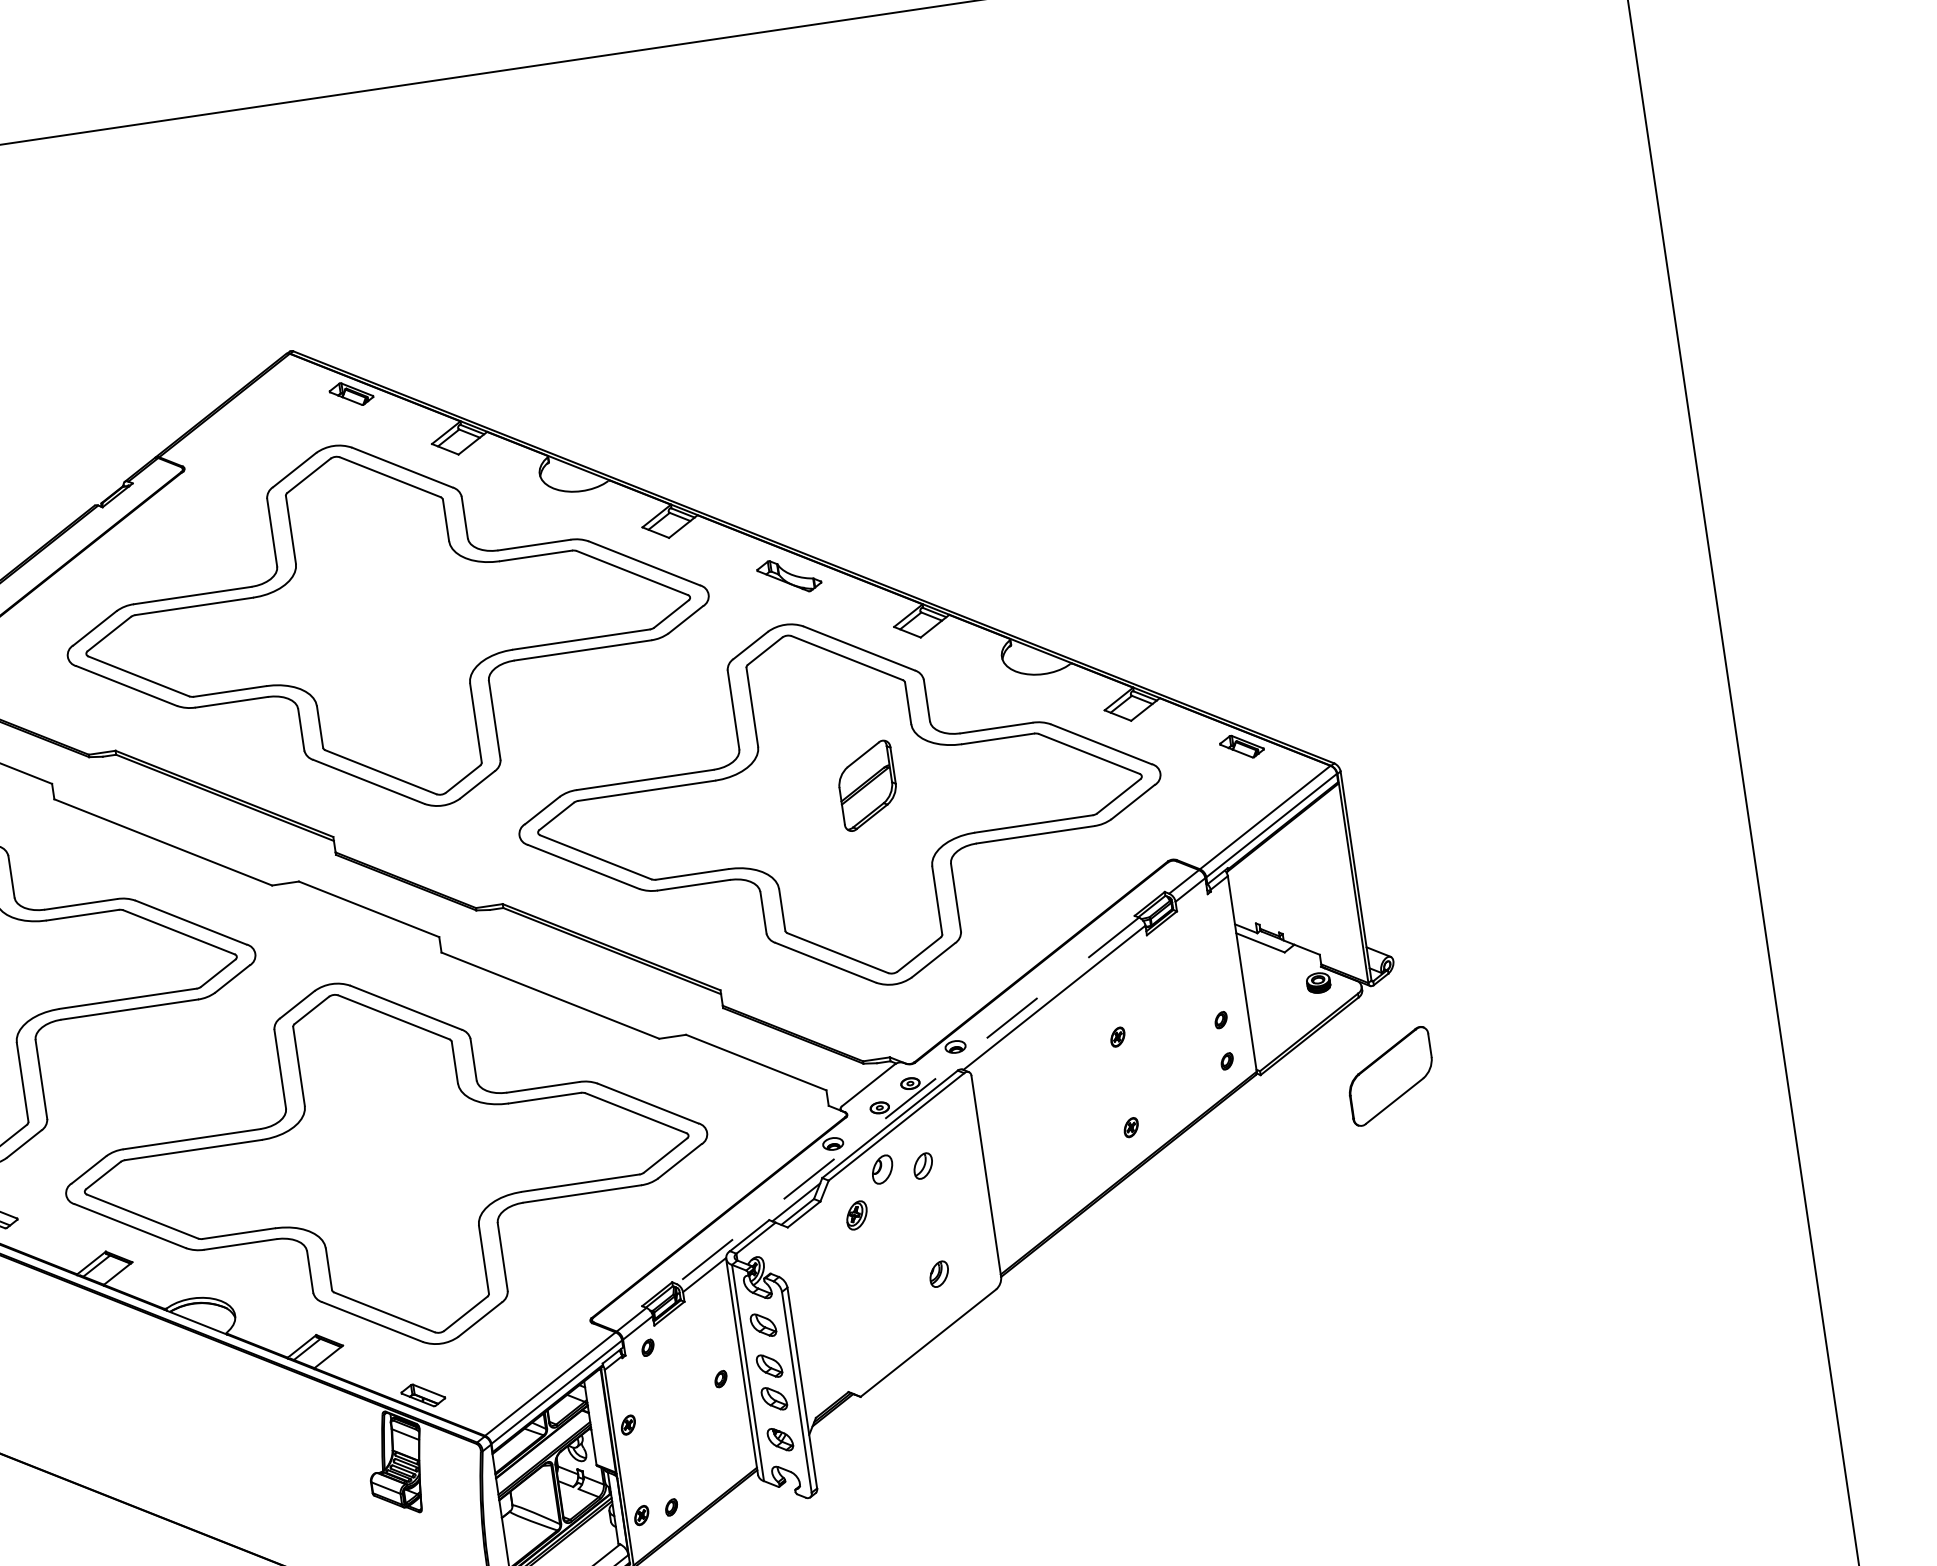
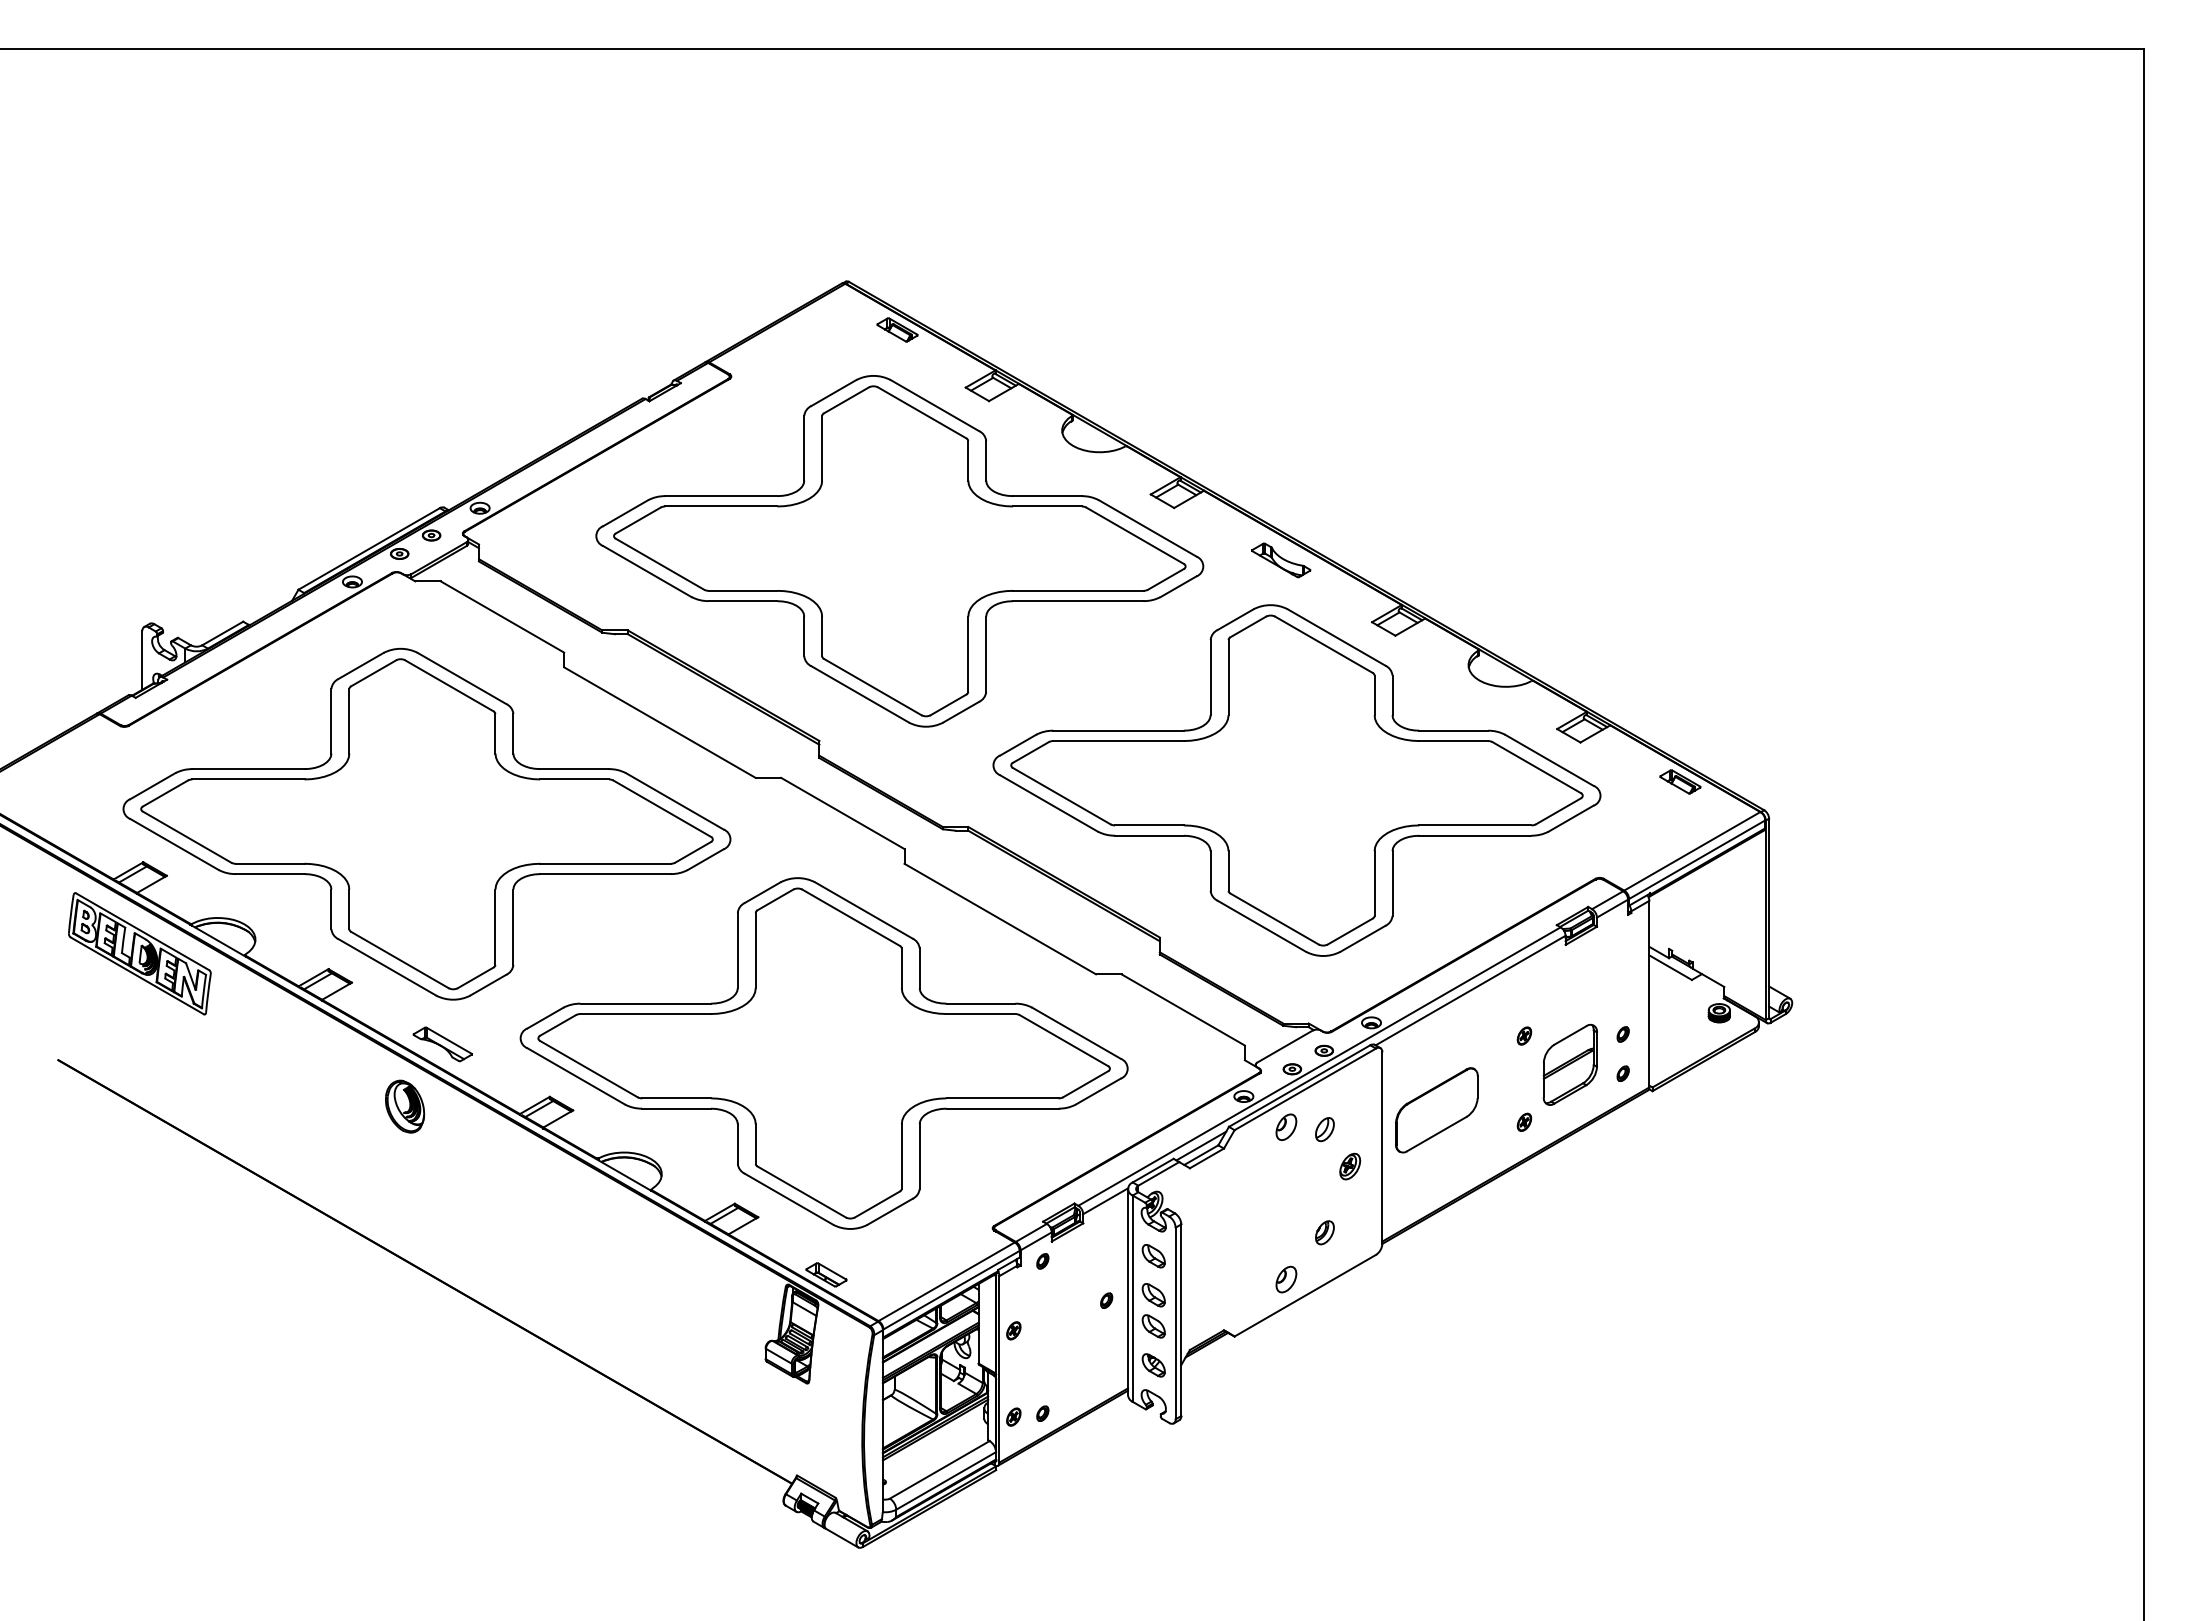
part: (866, 785) -> (1569, 1064), moved
part: (1390, 1076) -> (1436, 1110), moved
line: (907, 1100) -> (1319, 1066), dashed -> solid
part: (857, 1215) -> (1350, 1166), moved
part: (906, 1329) -> (1286, 1279), added

